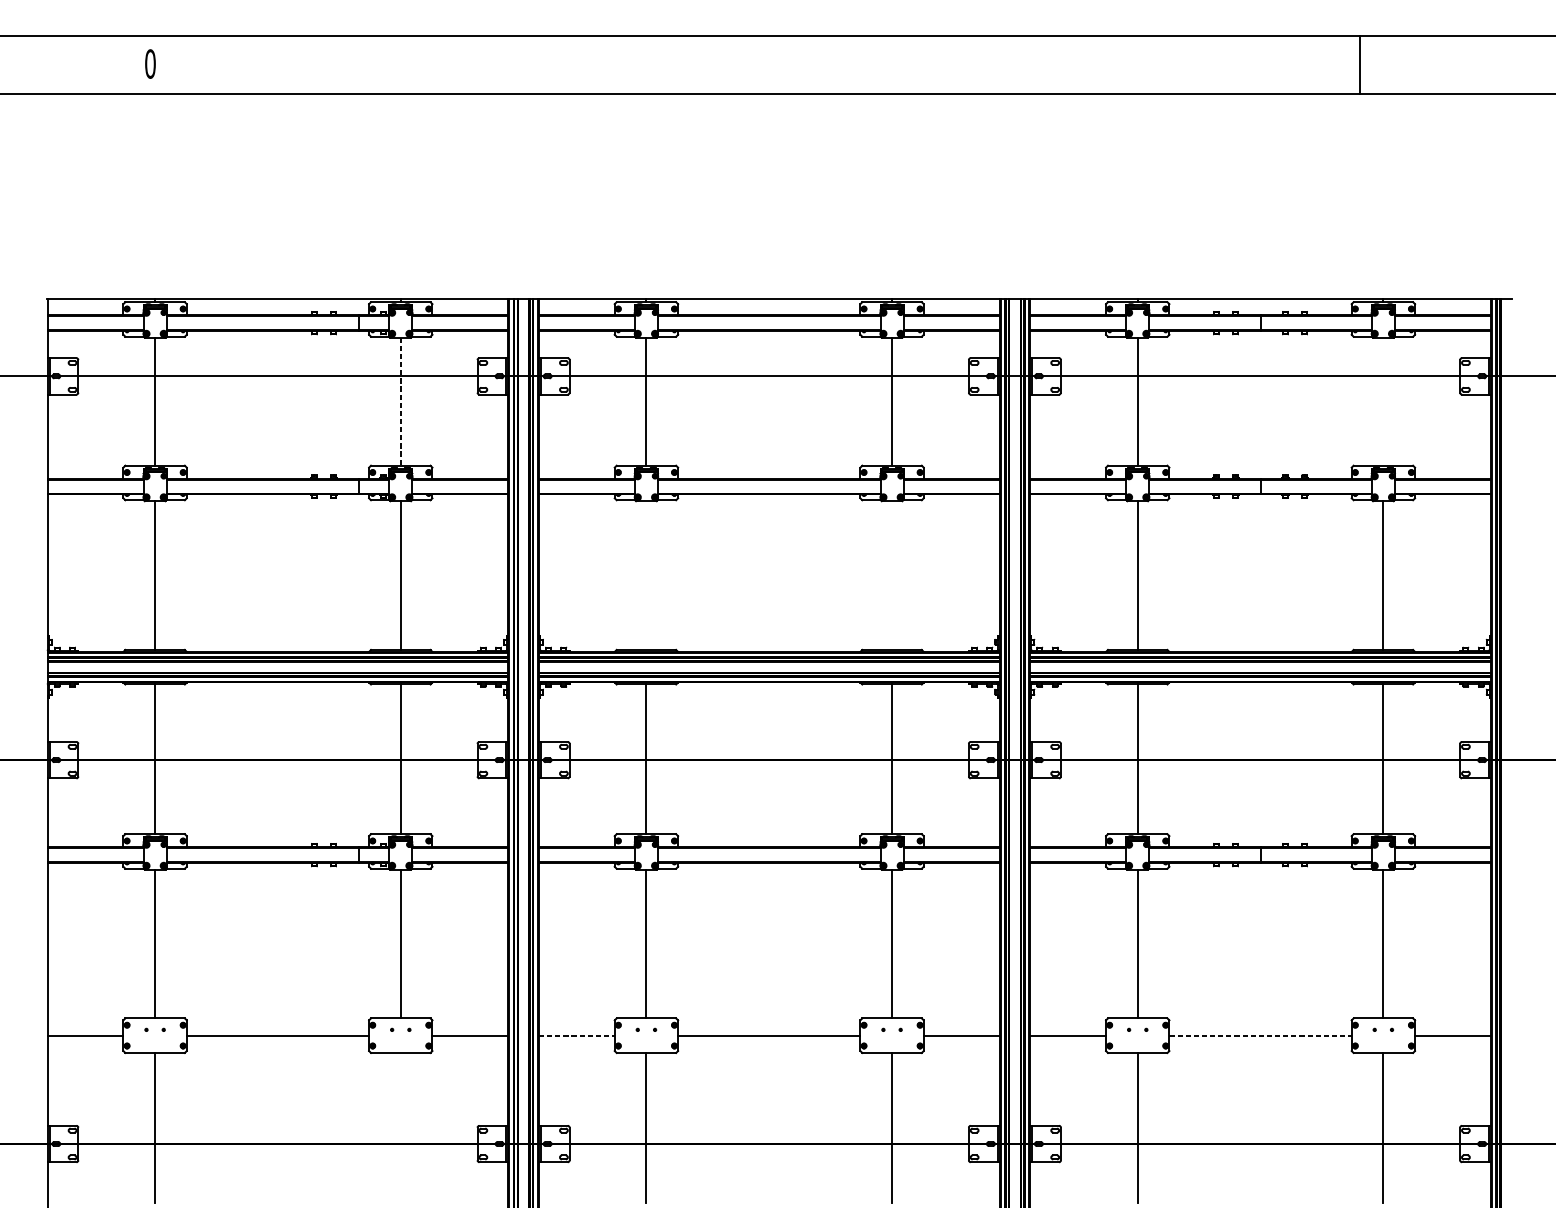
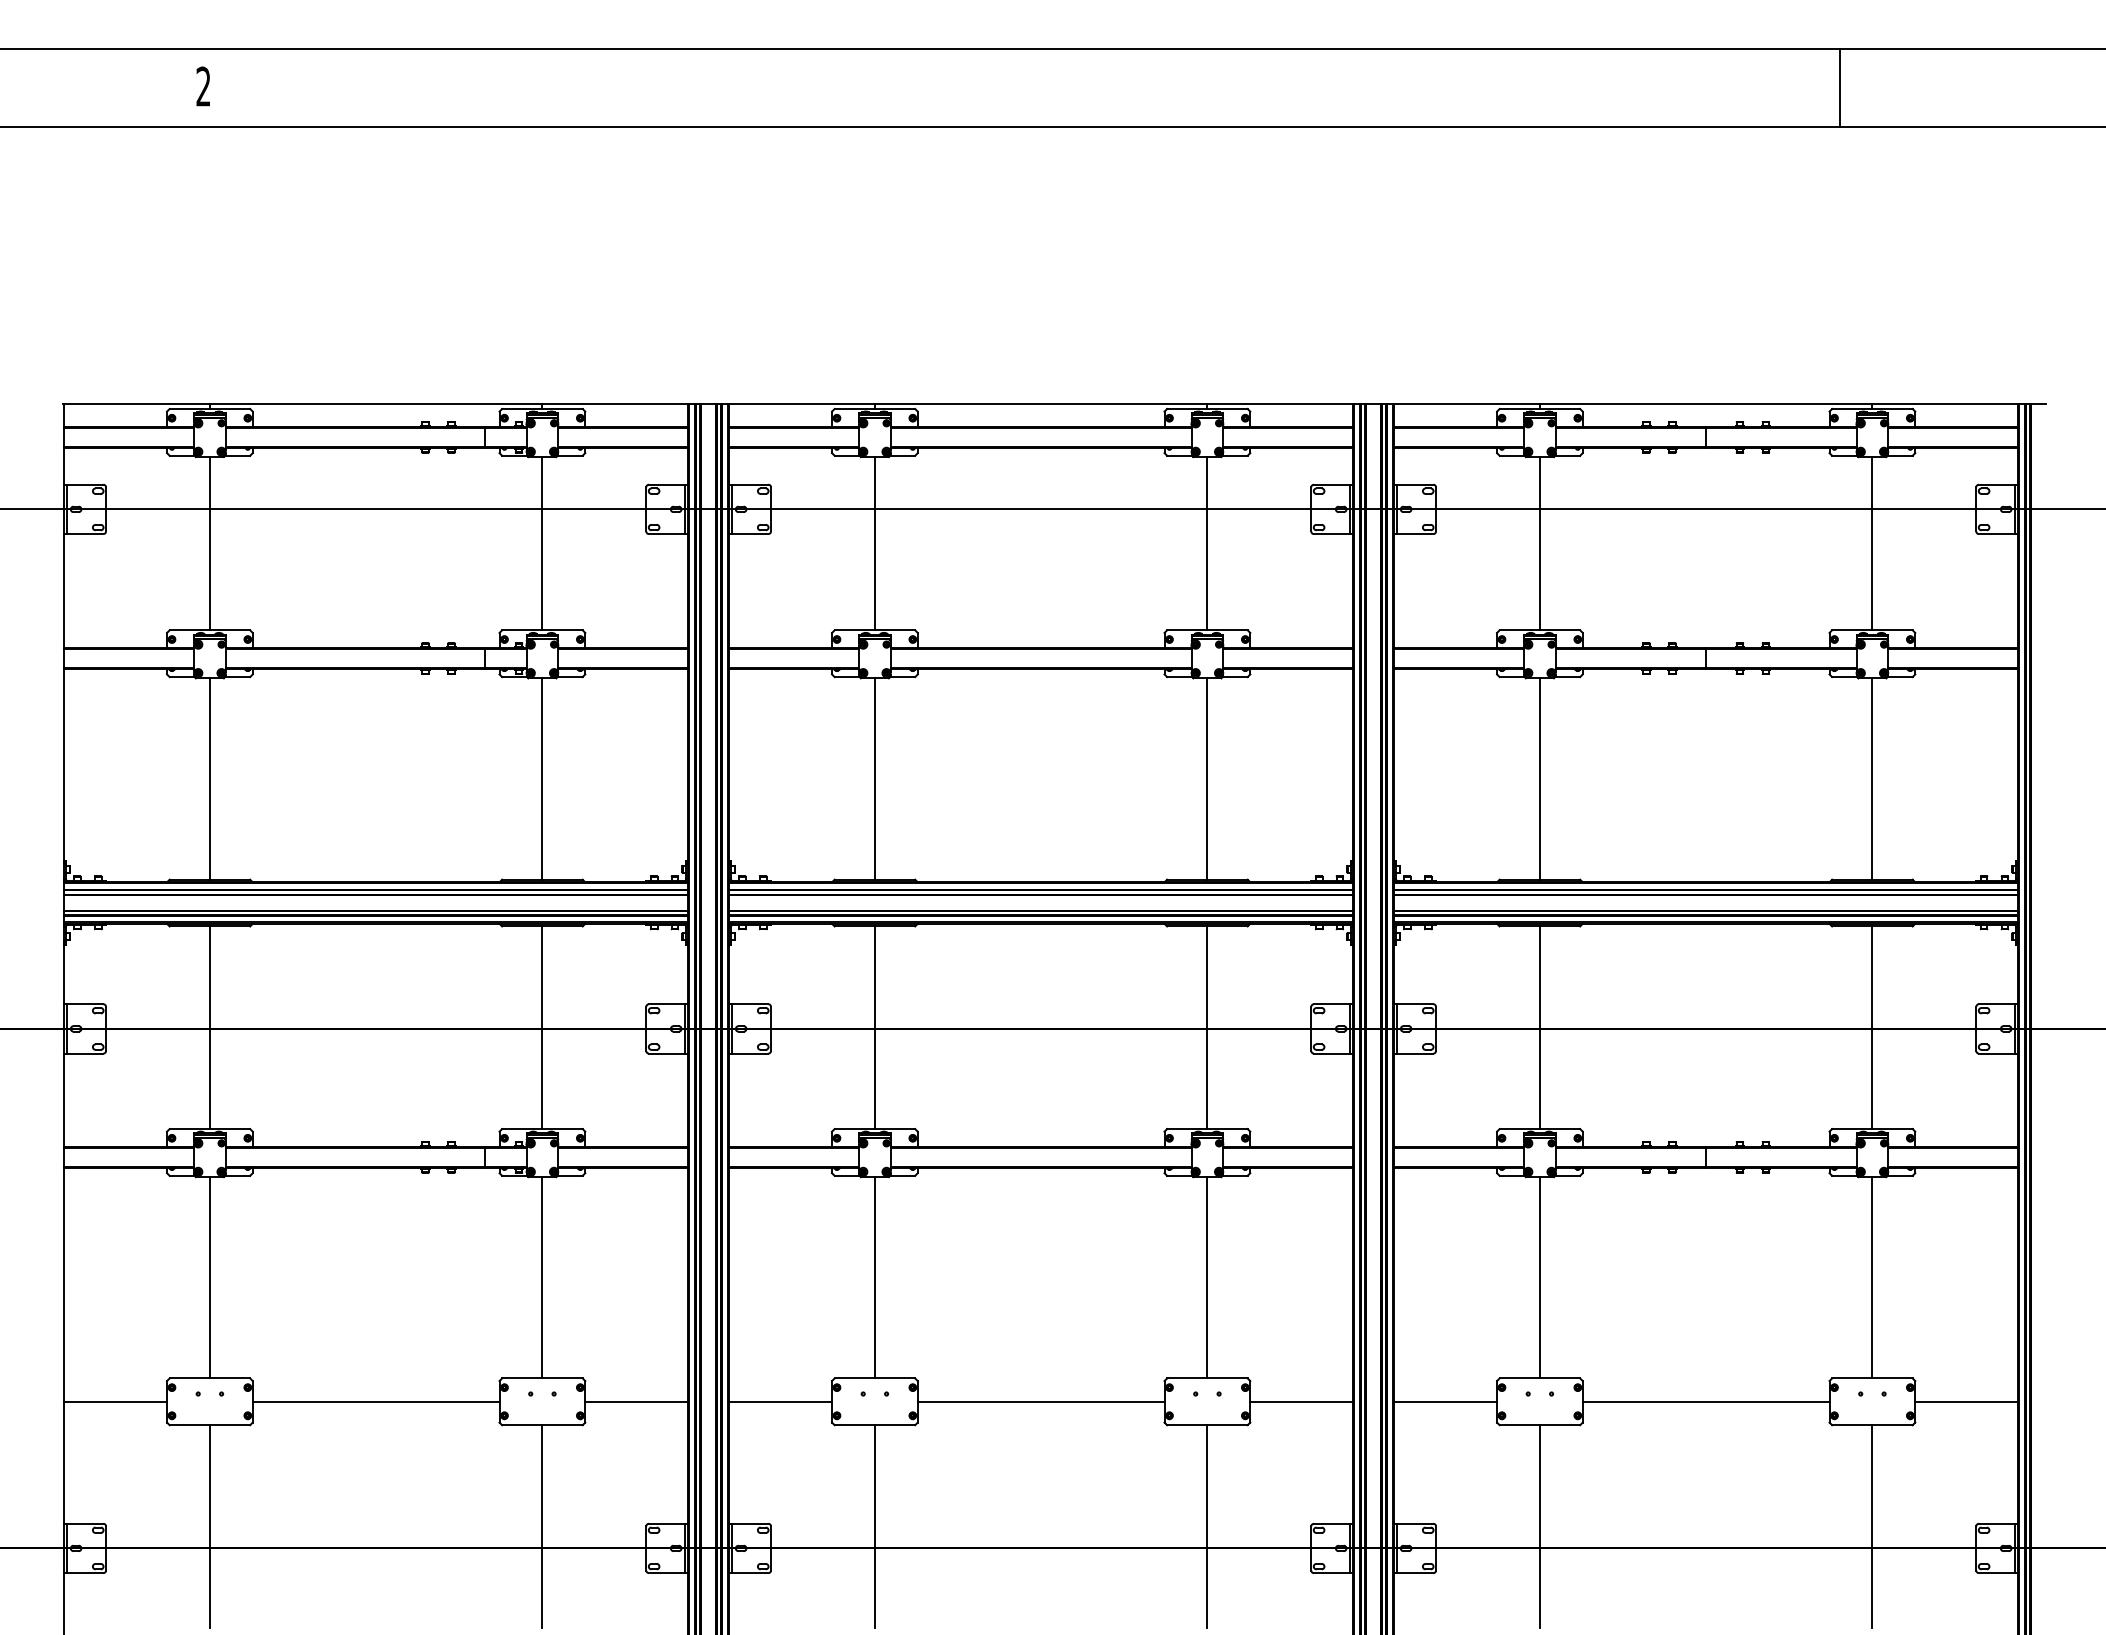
text: (150, 63) -> (203, 86), 0 -> 2
line: (400, 401) -> (542, 543), dashed -> solid
line: (1383, 401) -> (1872, 543), added
line: (646, 575) -> (874, 778), added
line: (892, 575) -> (1207, 778), added
line: (577, 1035) -> (781, 1401), dashed -> solid
line: (1260, 1035) -> (1706, 1401), dashed -> solid
line: (400, 1127) -> (542, 1526), added

